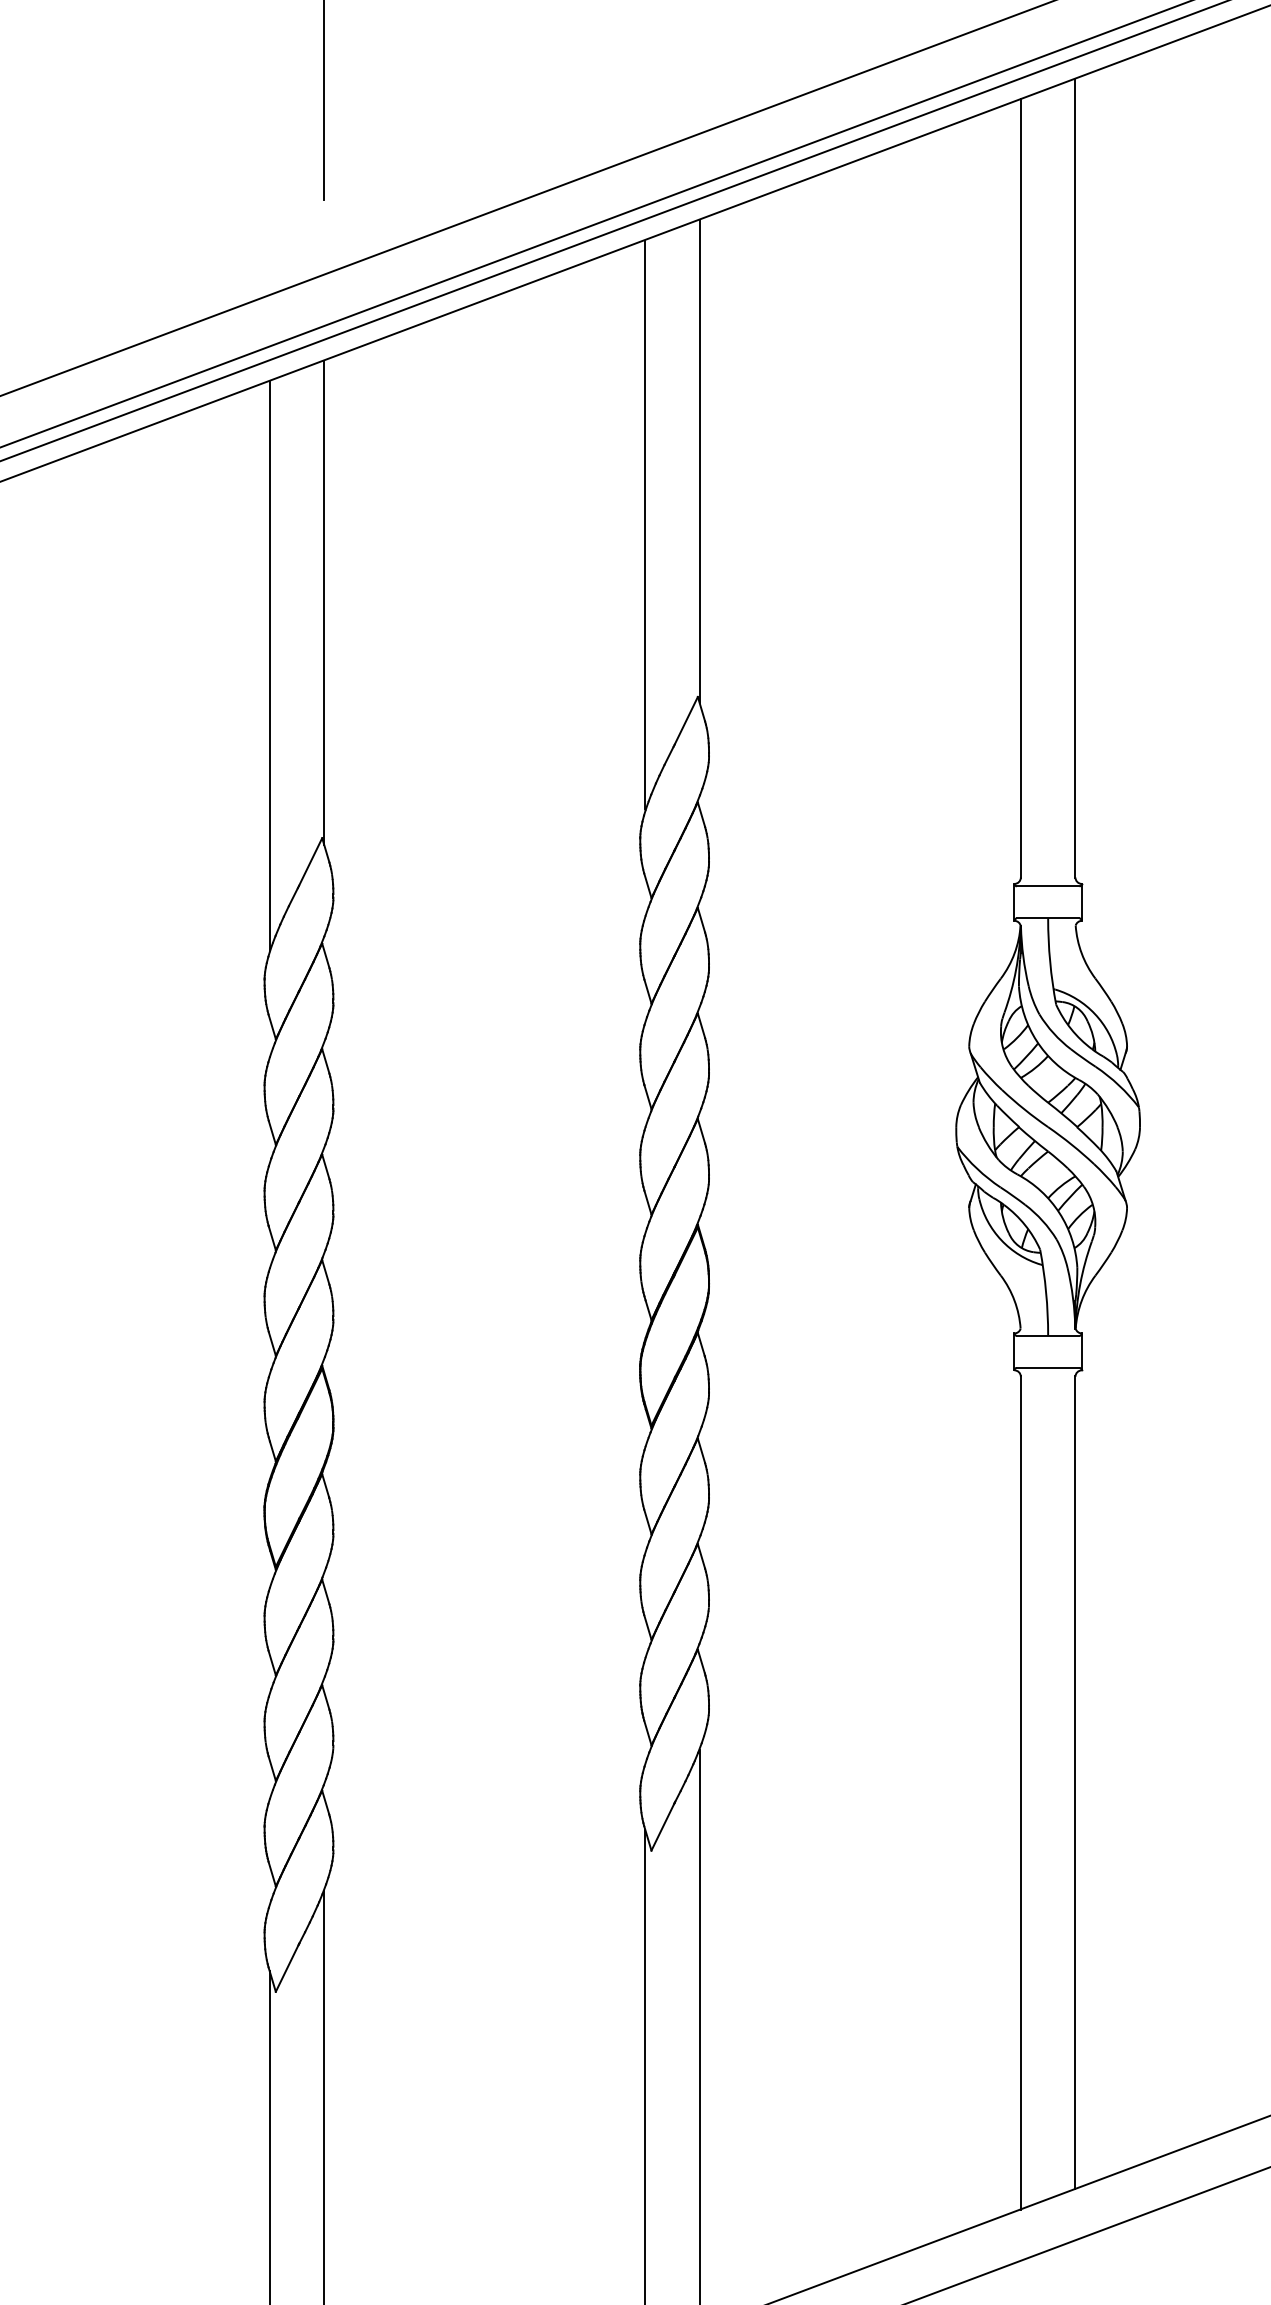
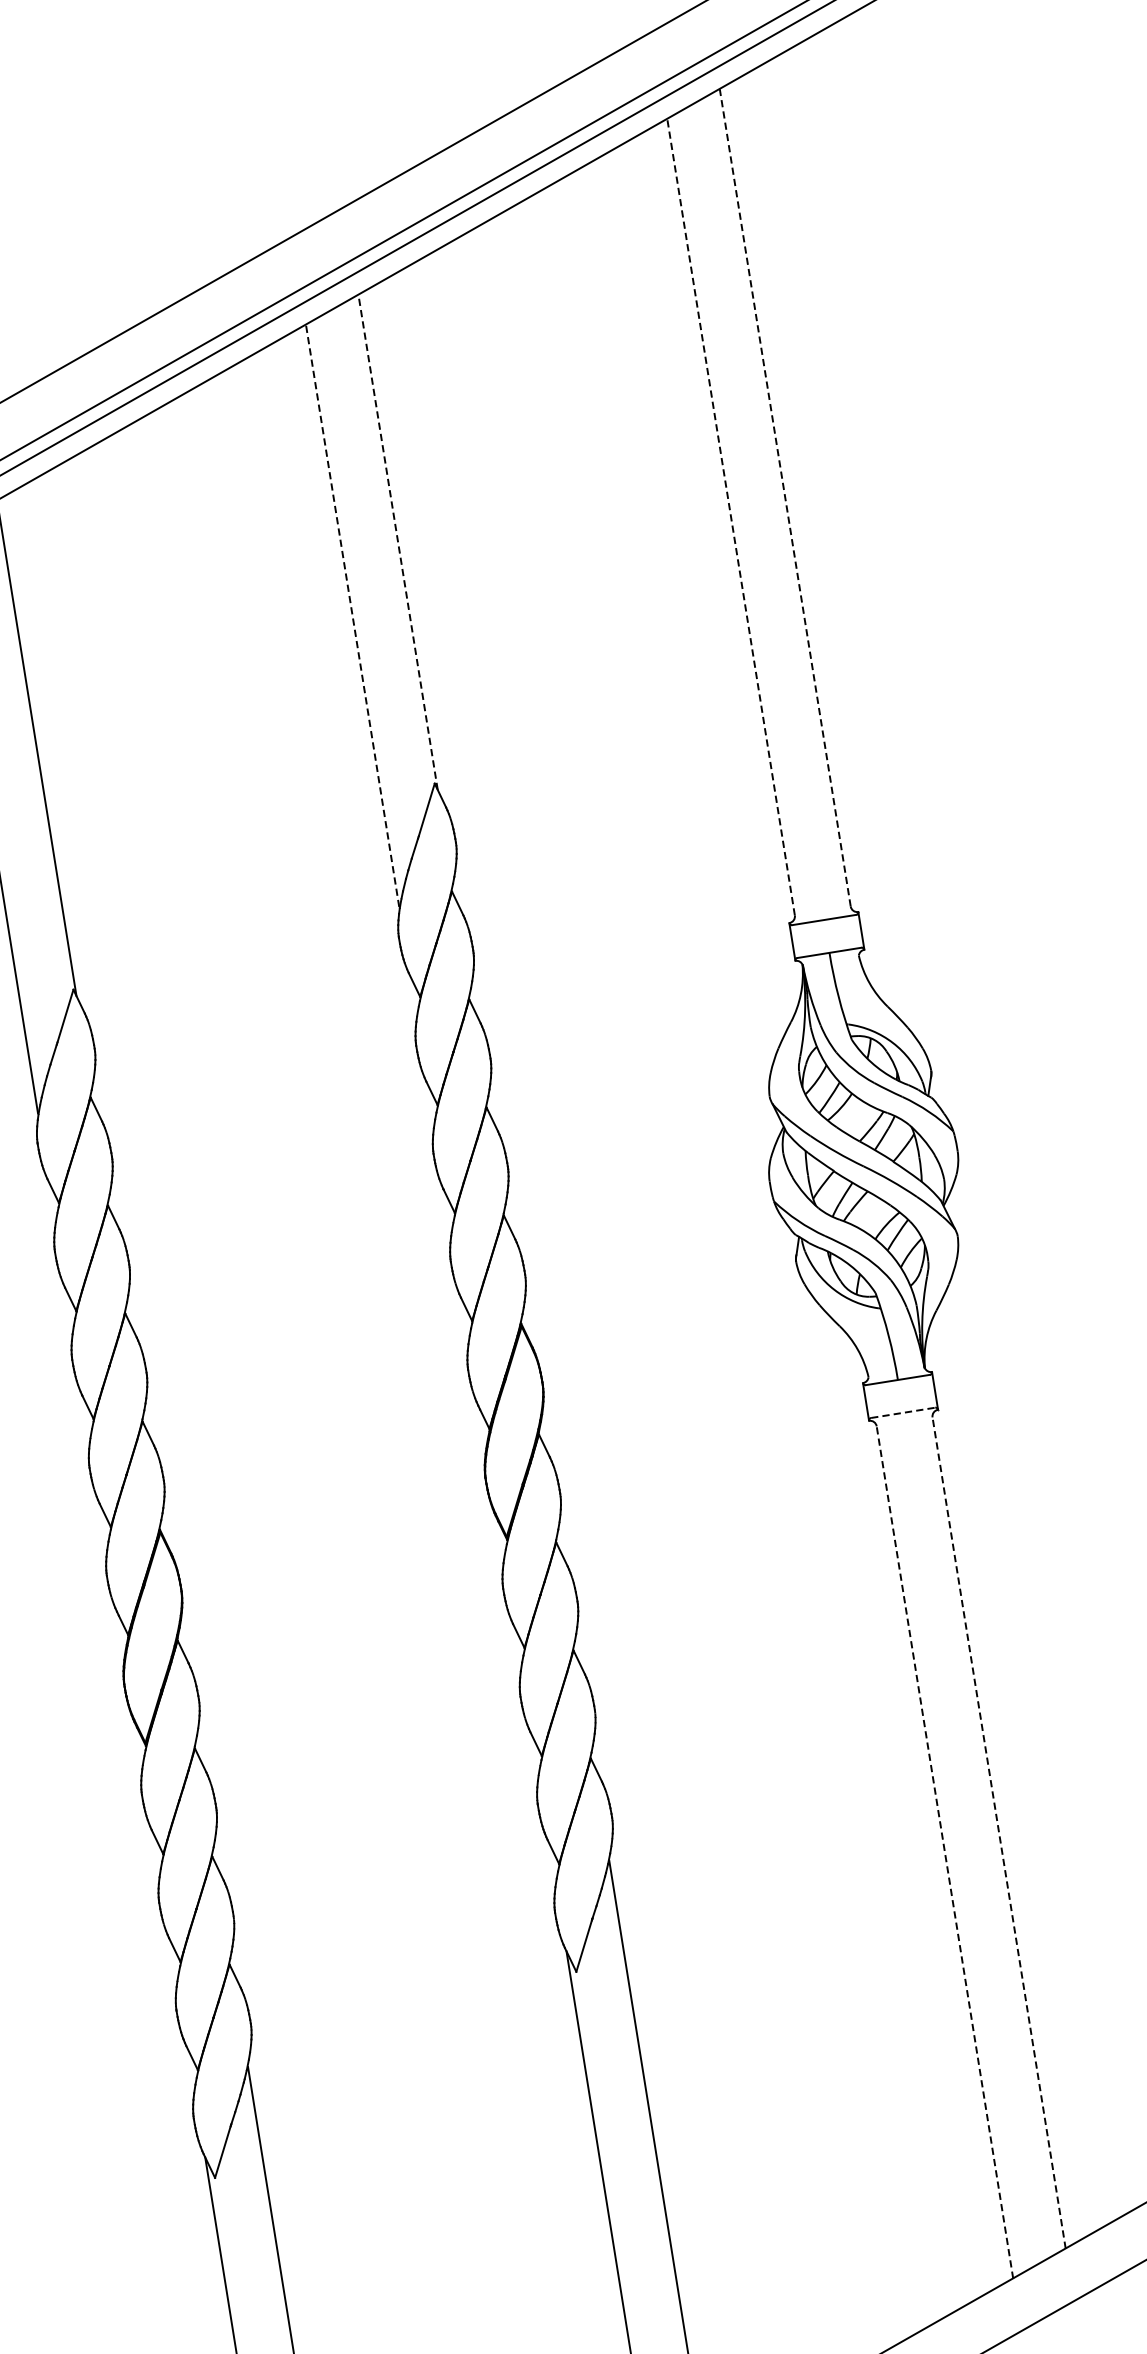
line: (699, 461) -> (397, 542), solid -> dashed
line: (1075, 477) -> (785, 497), solid -> dashed
line: (1020, 487) -> (730, 516), solid -> dashed
line: (645, 524) -> (352, 615), solid -> dashed
line: (1048, 1367) -> (903, 1412), solid -> dashed
line: (1075, 1782) -> (999, 1832), solid -> dashed
line: (1020, 1792) -> (944, 1851), solid -> dashed

